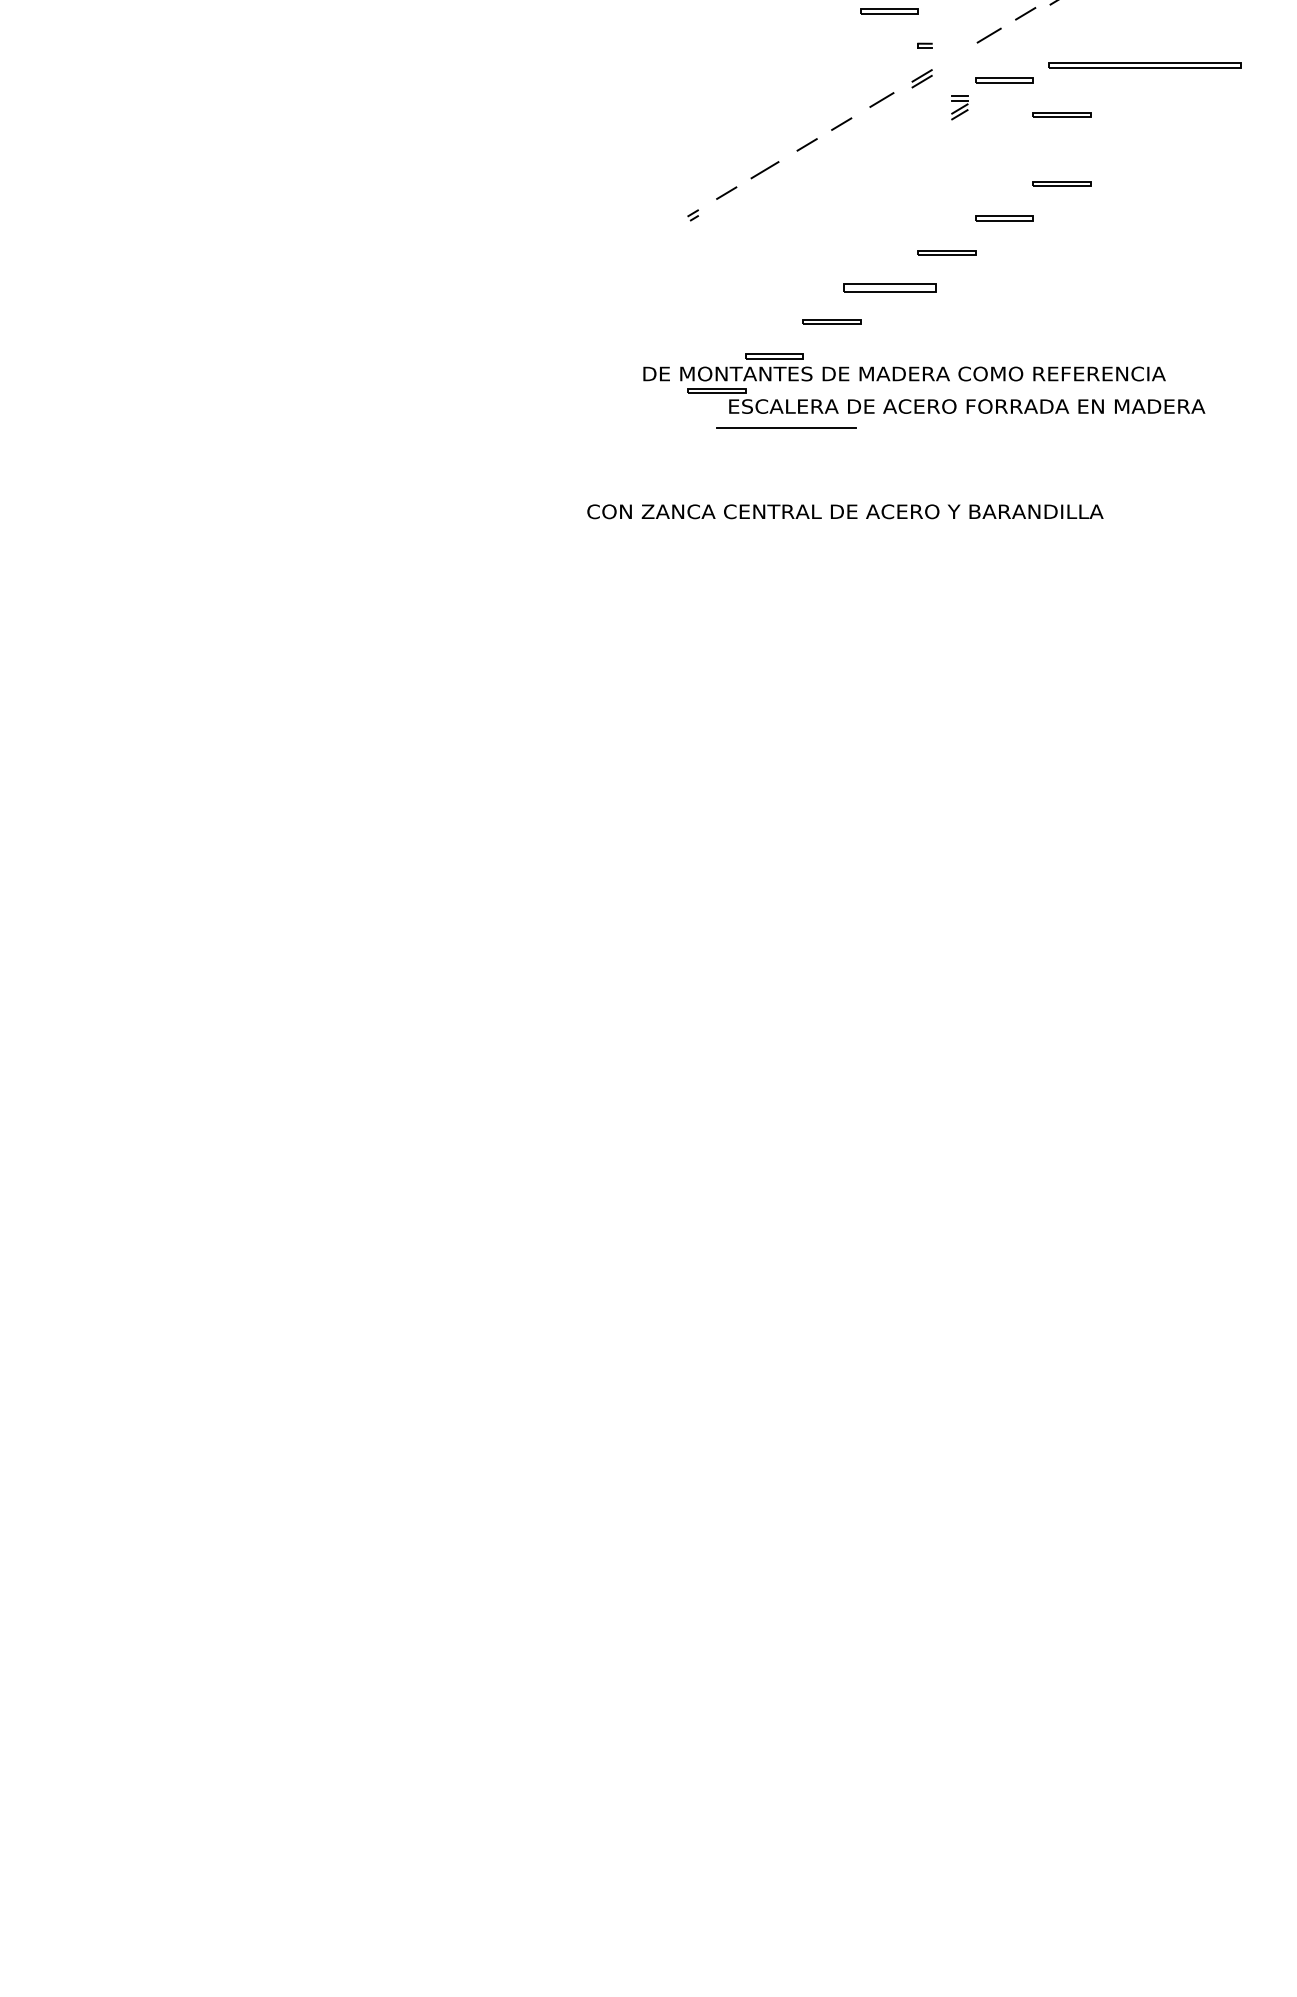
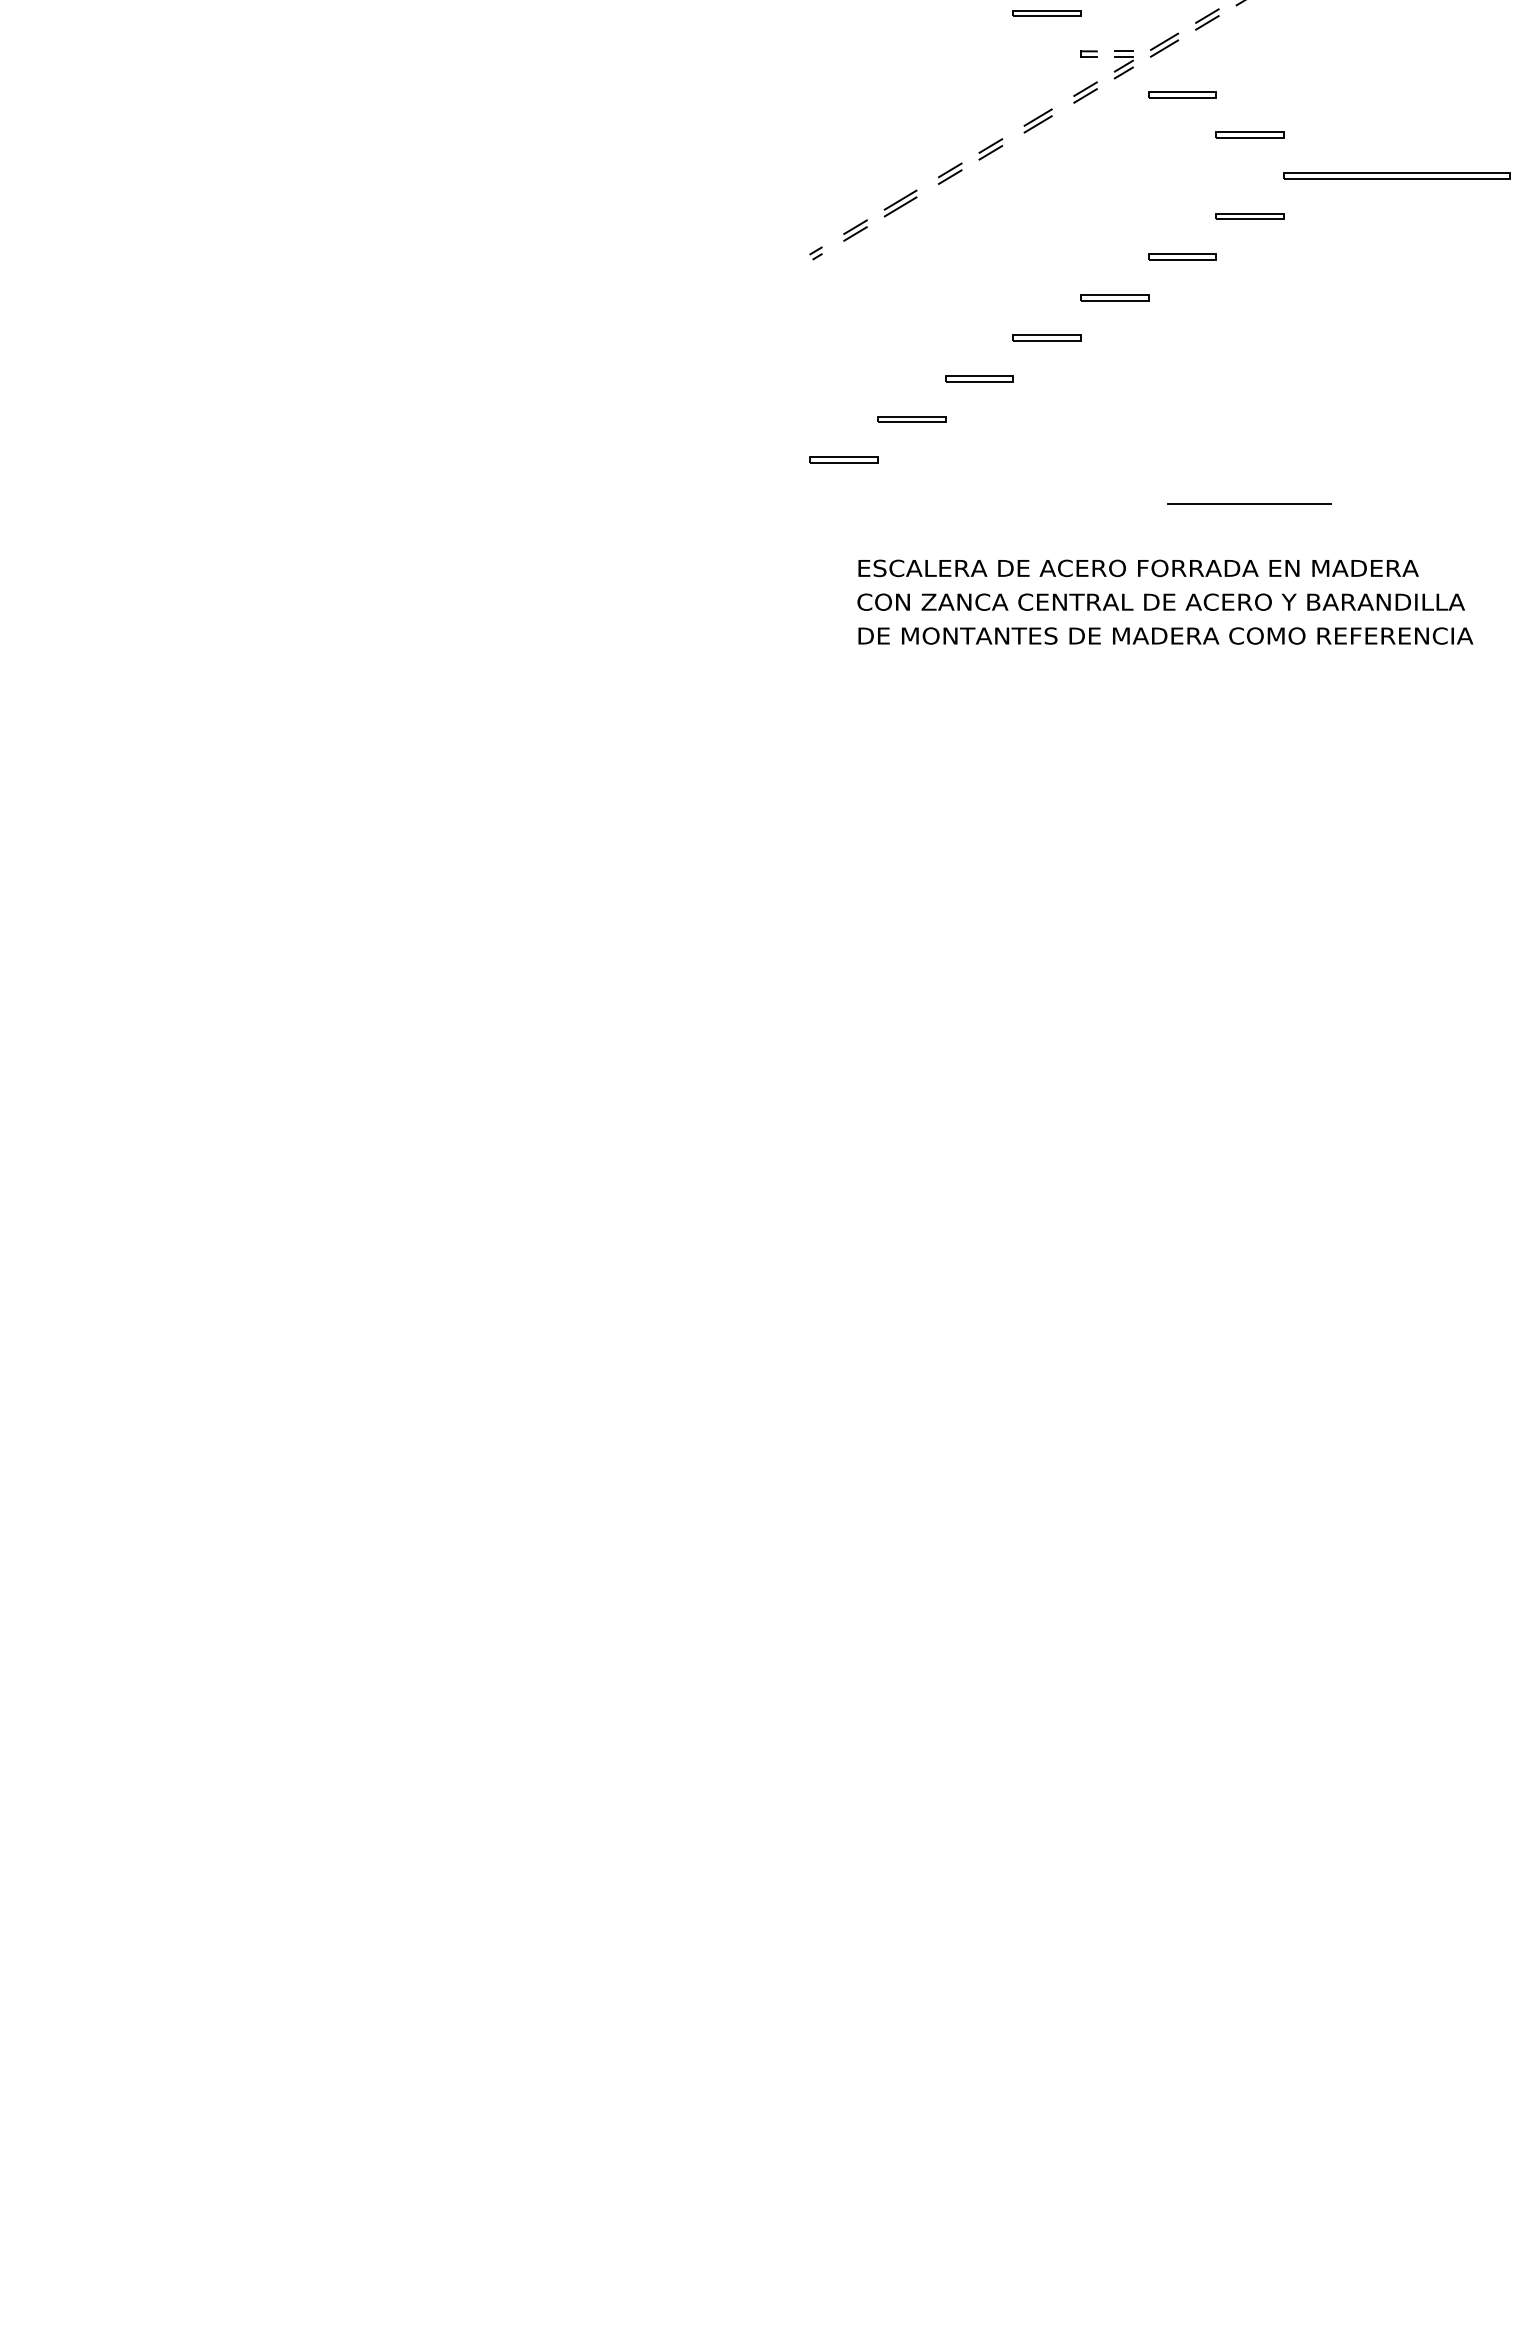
line: (1025, 19) -> (1207, 22), added
line: (989, 41) -> (1164, 48), added
part: (1144, 65) -> (1396, 175), moved
line: (881, 105) -> (1037, 124), added
part: (959, 107) -> (1123, 64), moved
line: (841, 129) -> (990, 152), added
line: (806, 150) -> (949, 176), added
line: (764, 175) -> (900, 206), added
line: (726, 198) -> (855, 233), added
part: (888, 286) -> (1046, 337), size x0.62
text: (904, 373) -> (1165, 635), moved
text: (967, 406) -> (1138, 568), moved
line: (787, 427) -> (1249, 503), moved
text: (844, 511) -> (1160, 601), moved

